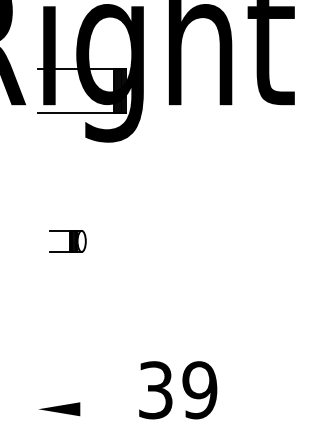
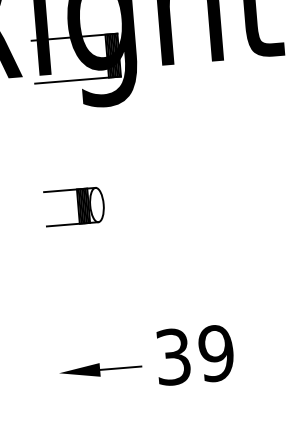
part: (67, 241) -> (74, 207), size x1.67
text: (178, 390) -> (195, 355), moved
line: (101, 409) -> (120, 368), added

